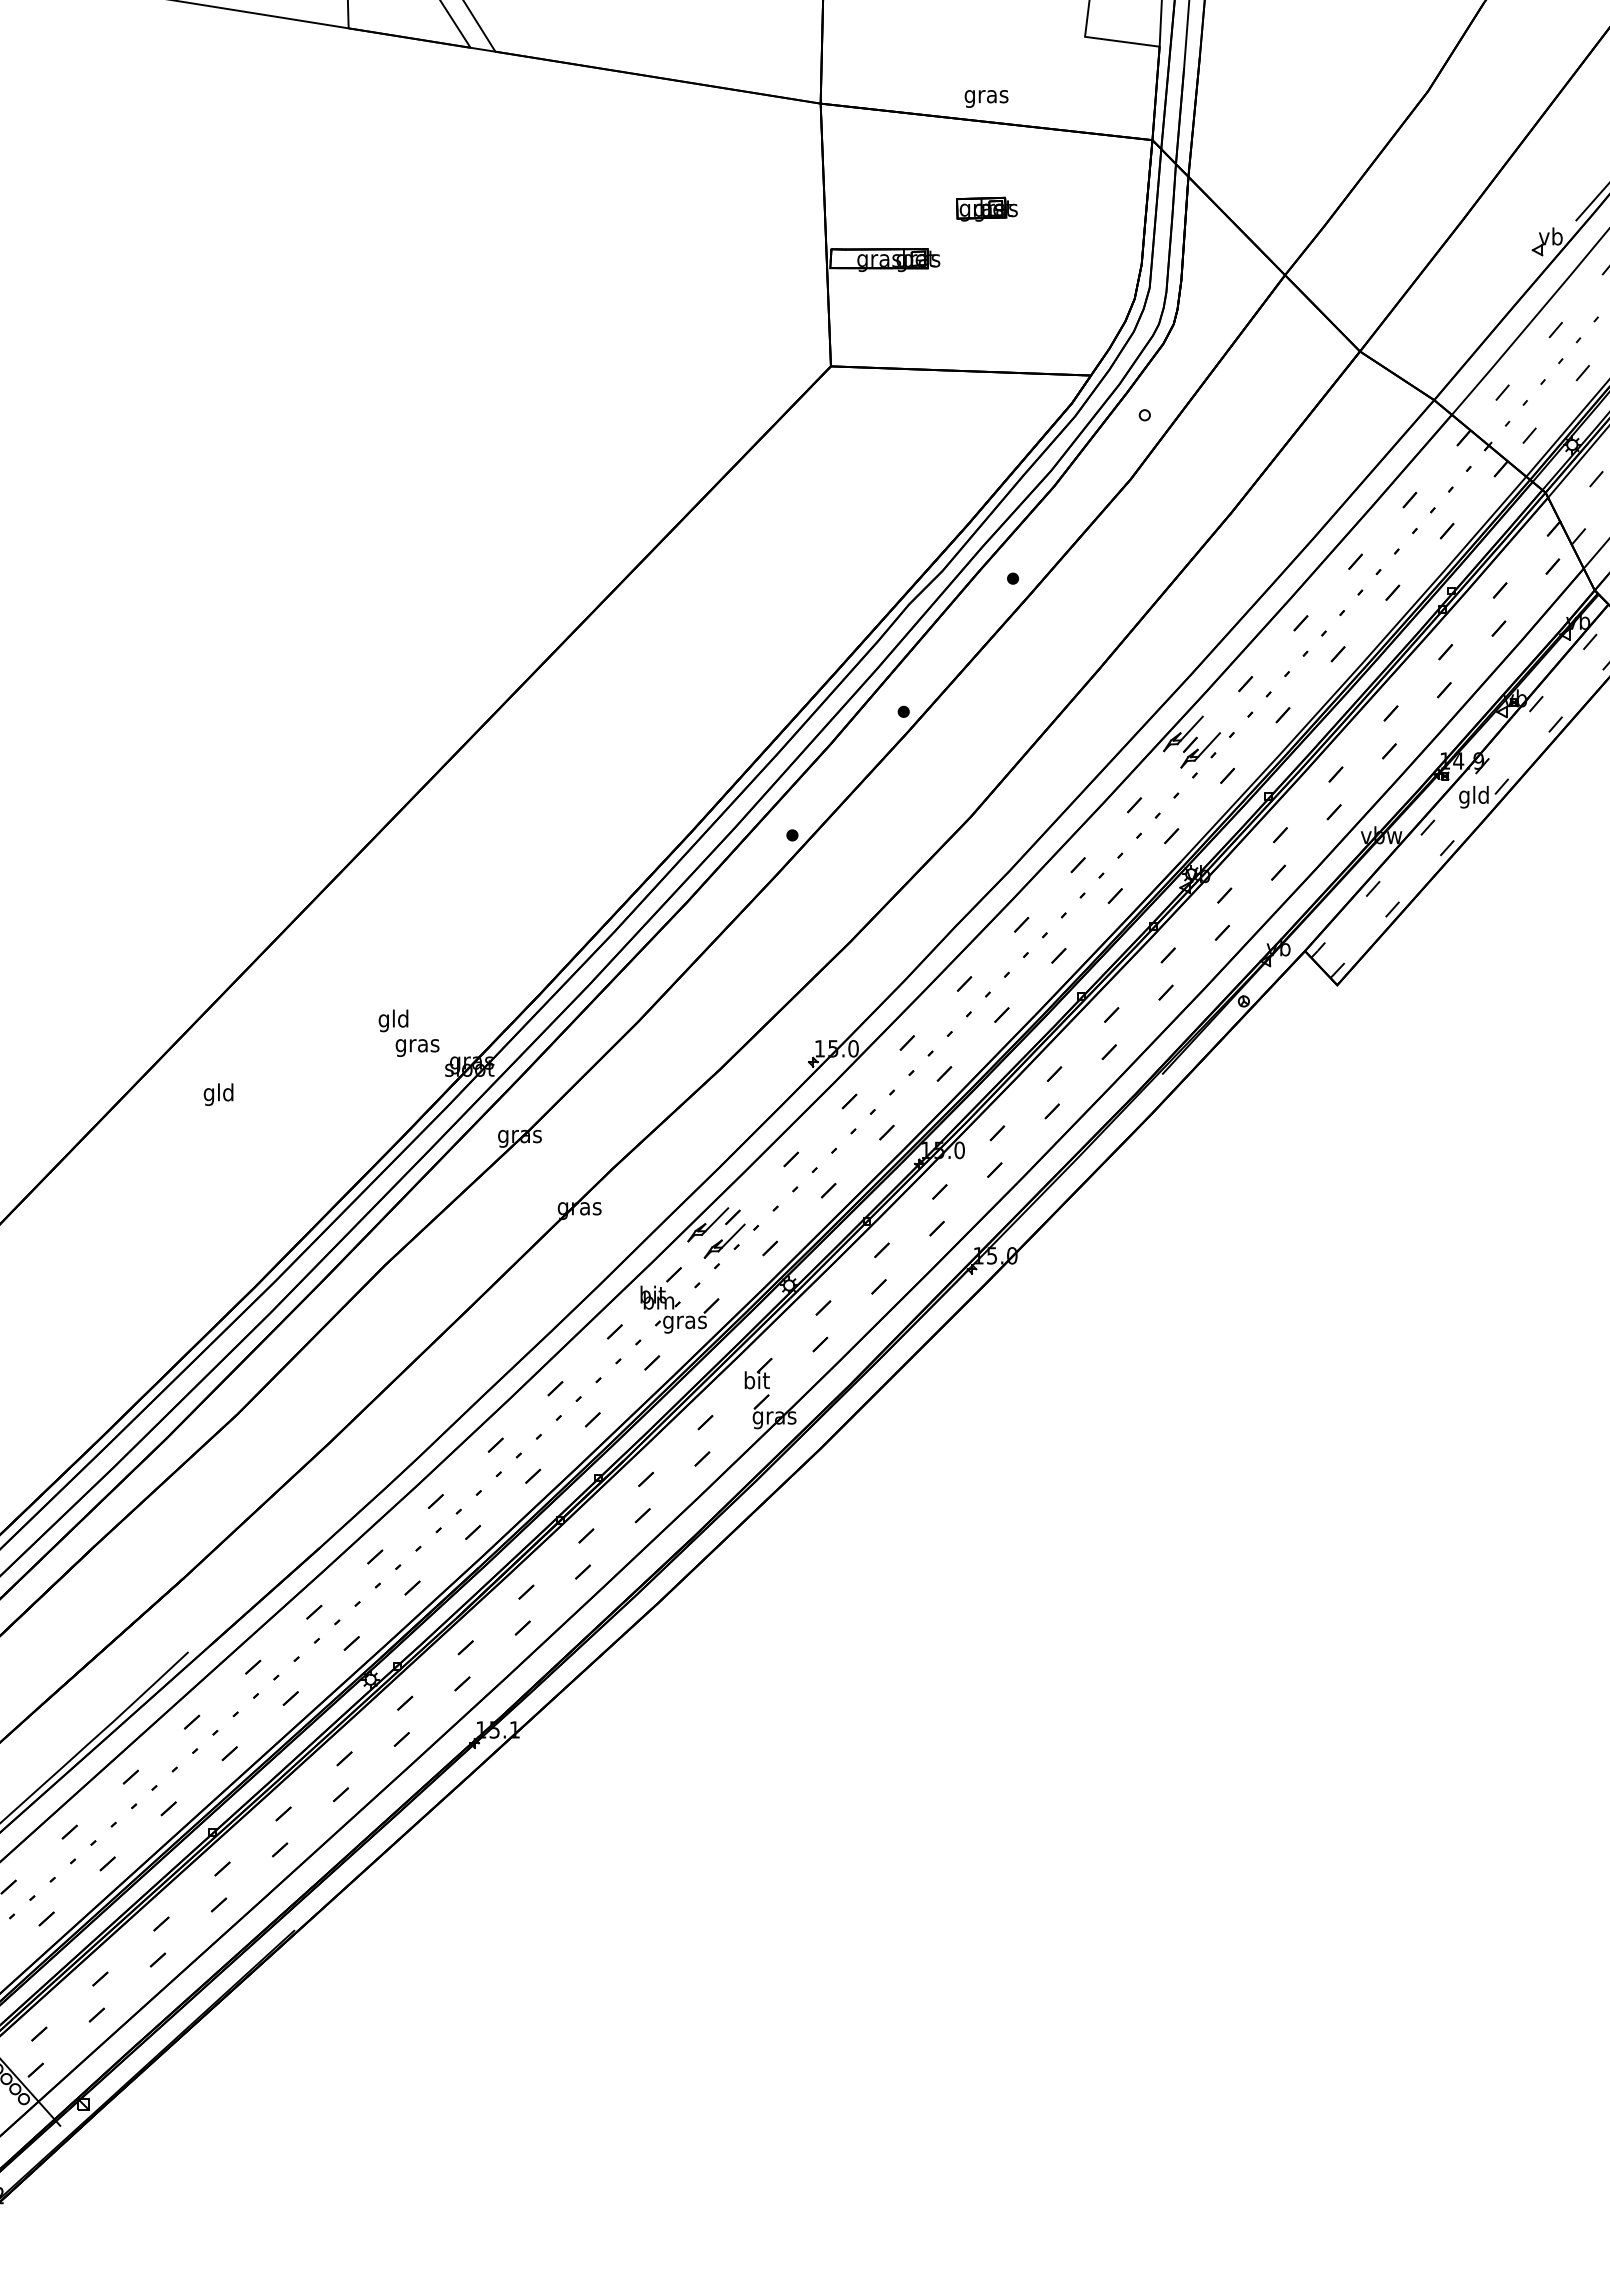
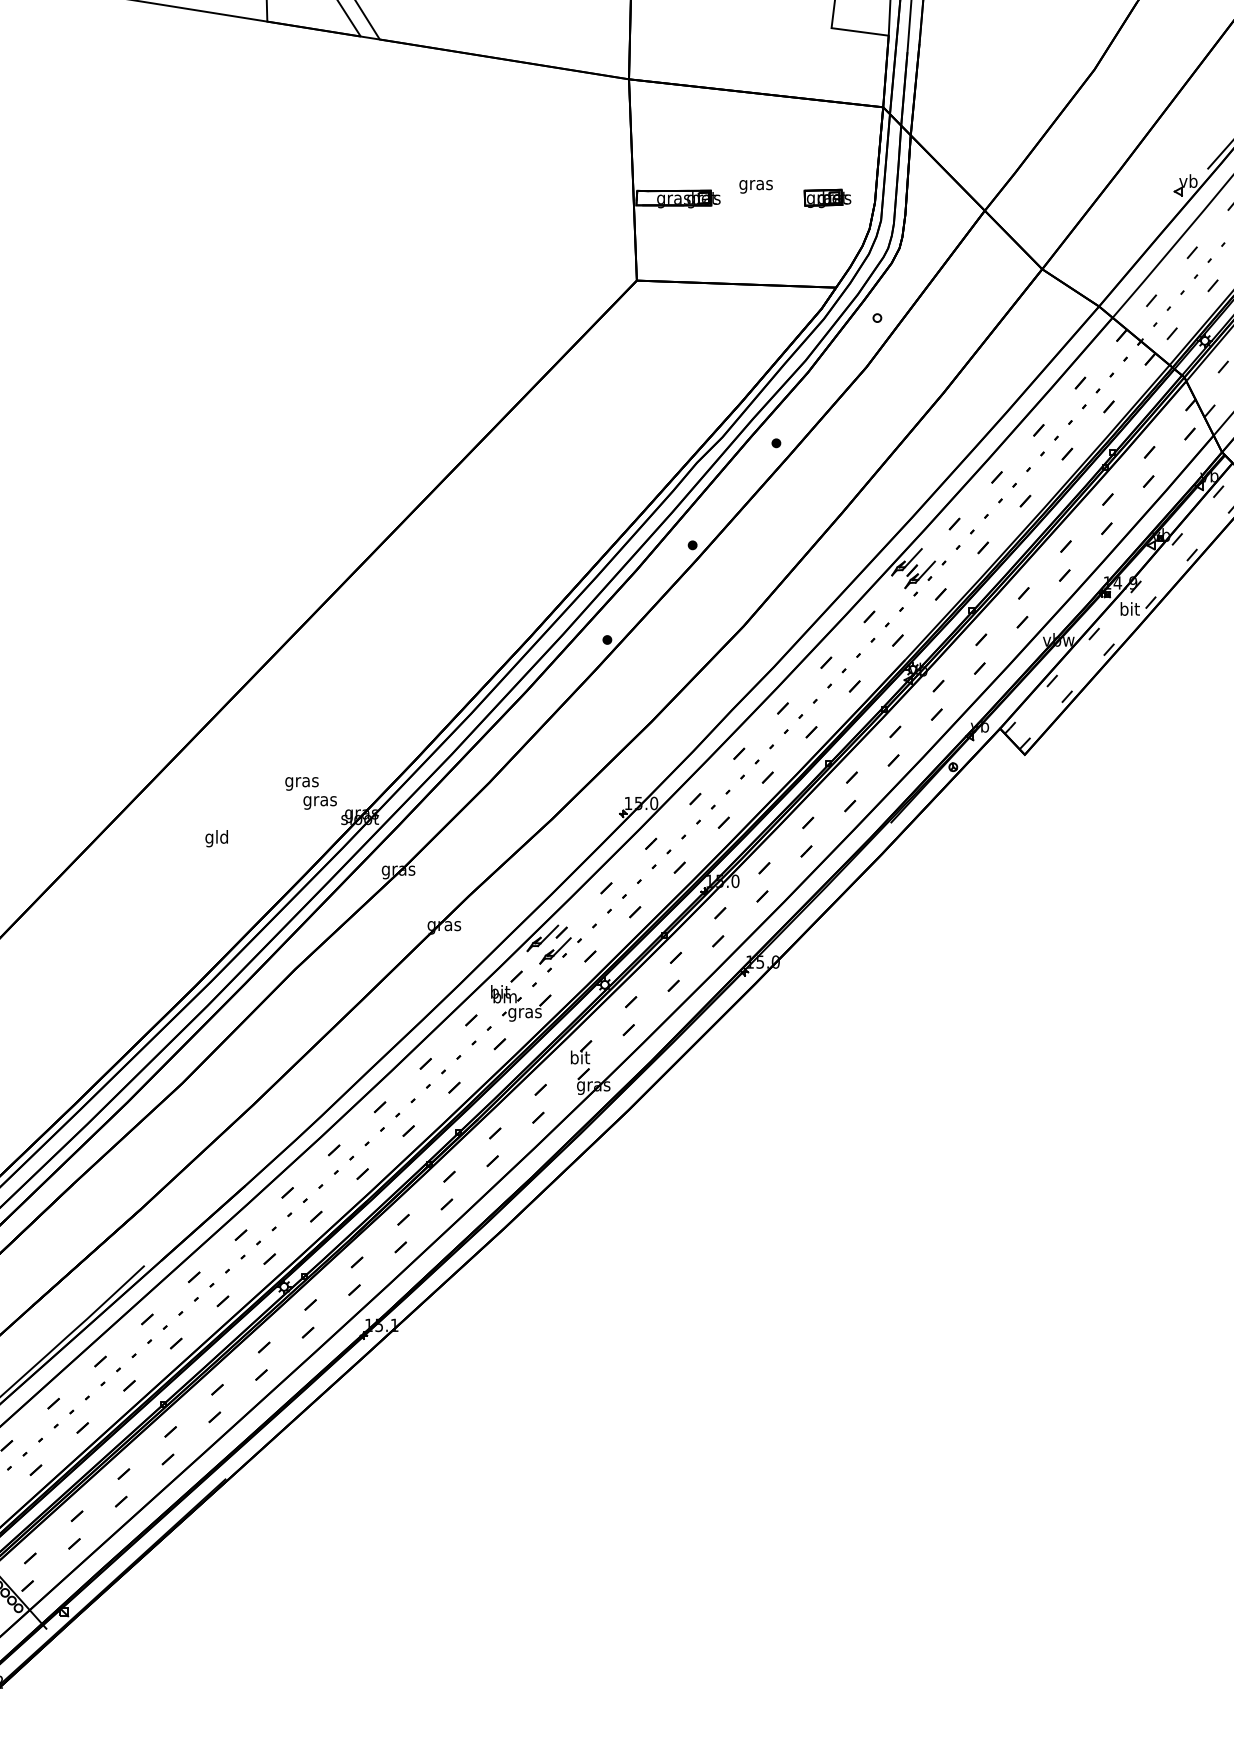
text: (986, 98) -> (756, 186), moved
part: (986, 208) -> (827, 197), moved
text: (1473, 796) -> (1129, 610), gld -> bit
text: (393, 1020) -> (301, 781), gld -> gras
text: (218, 1094) -> (216, 838), moved

